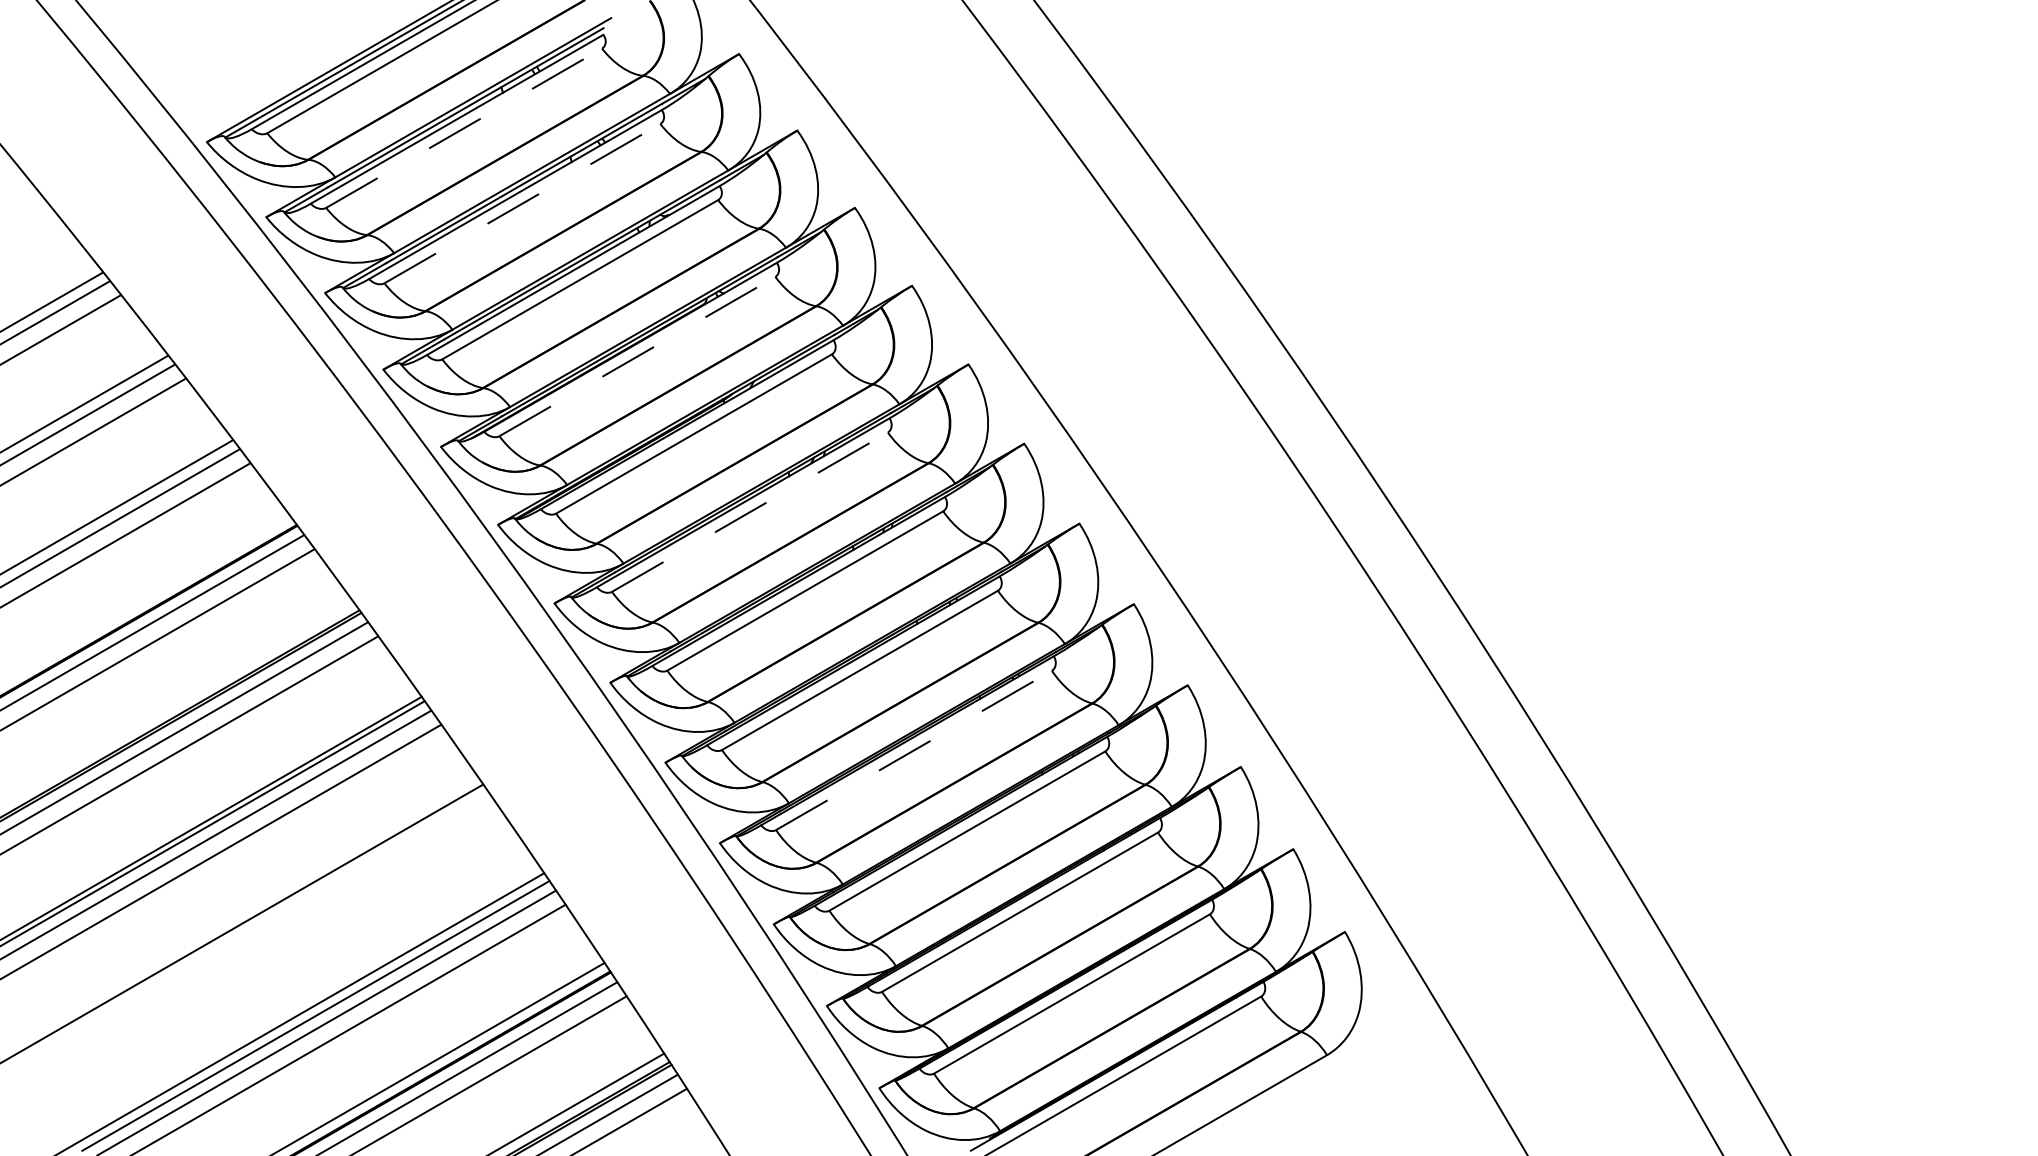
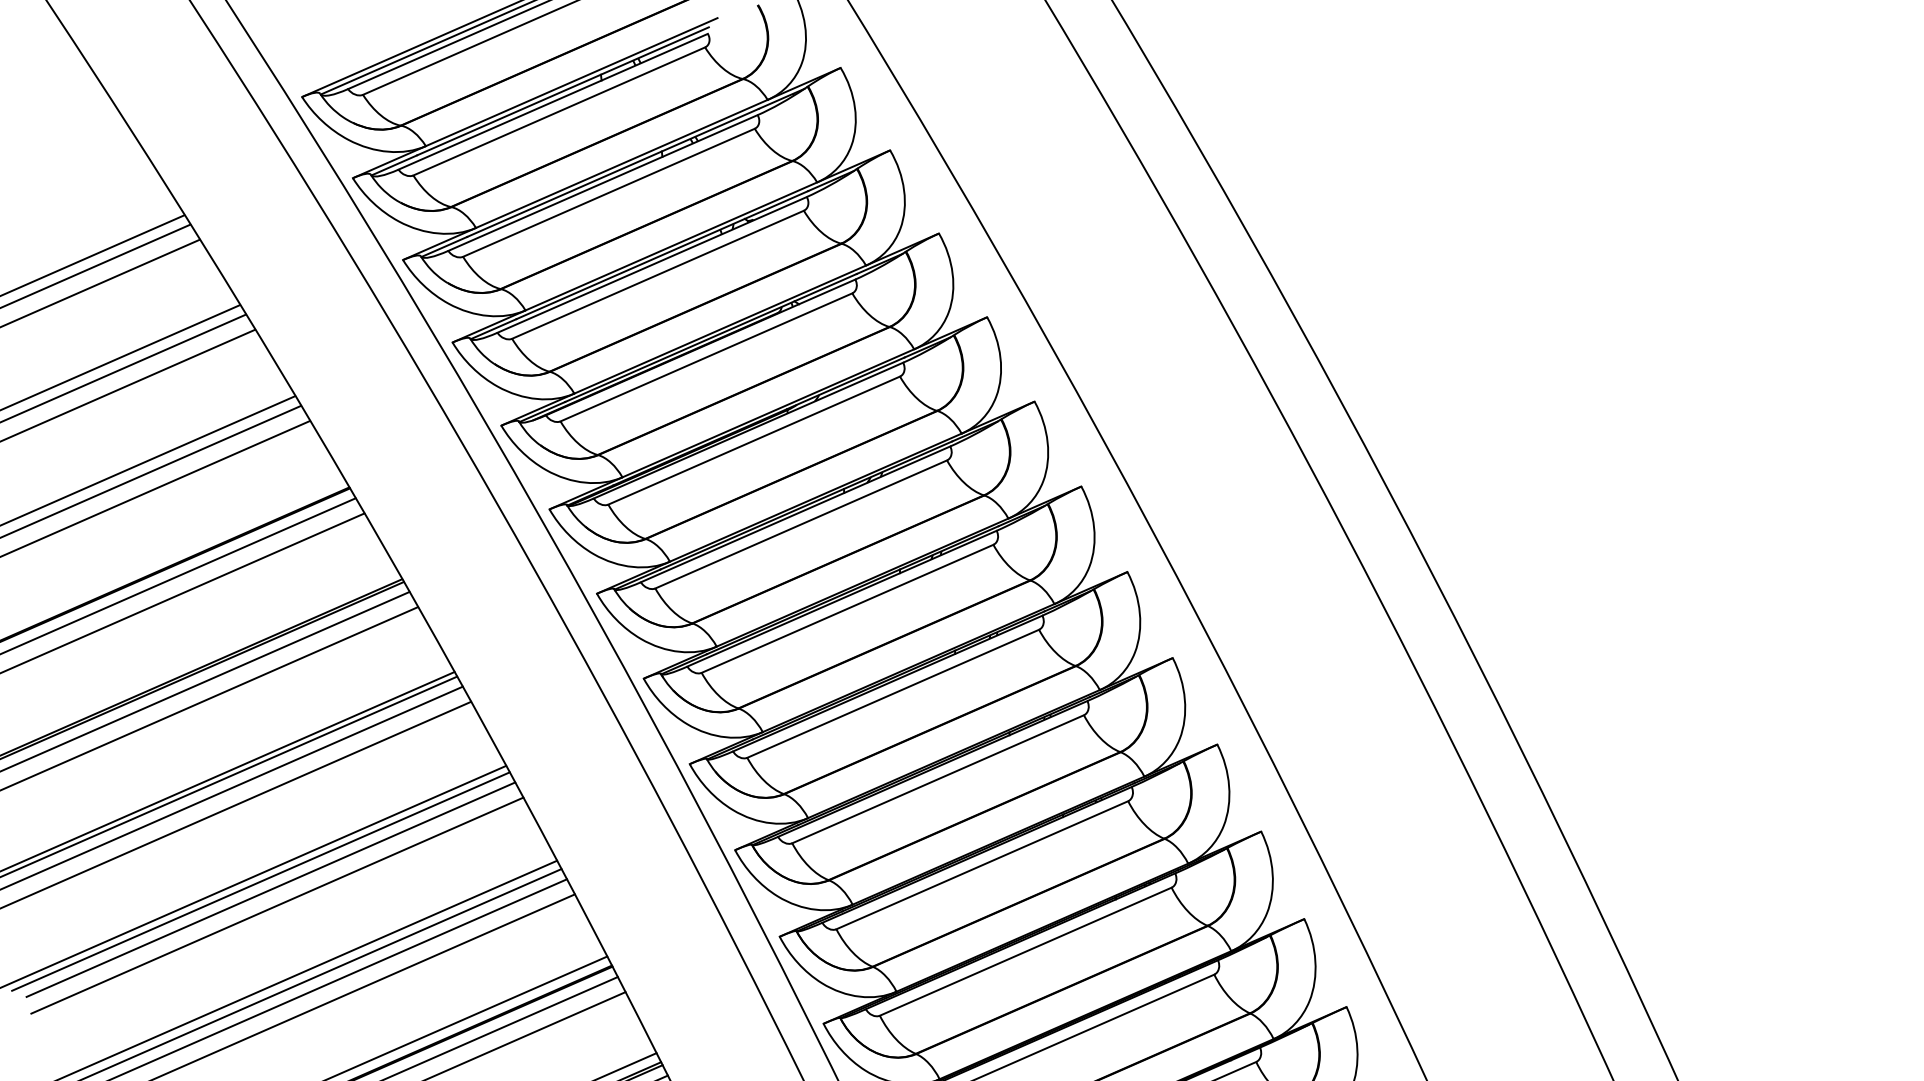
line: (464, 127) -> (559, 110), dashed -> solid
line: (522, 203) -> (609, 192), dashed -> solid
line: (637, 356) -> (706, 357), dashed -> solid
line: (750, 511) -> (801, 523), dashed -> solid
line: (914, 750) -> (938, 779), dashed -> solid
line: (251, 926) -> (260, 881), added
line: (262, 933) -> (270, 889), added
line: (270, 948) -> (276, 905), added

